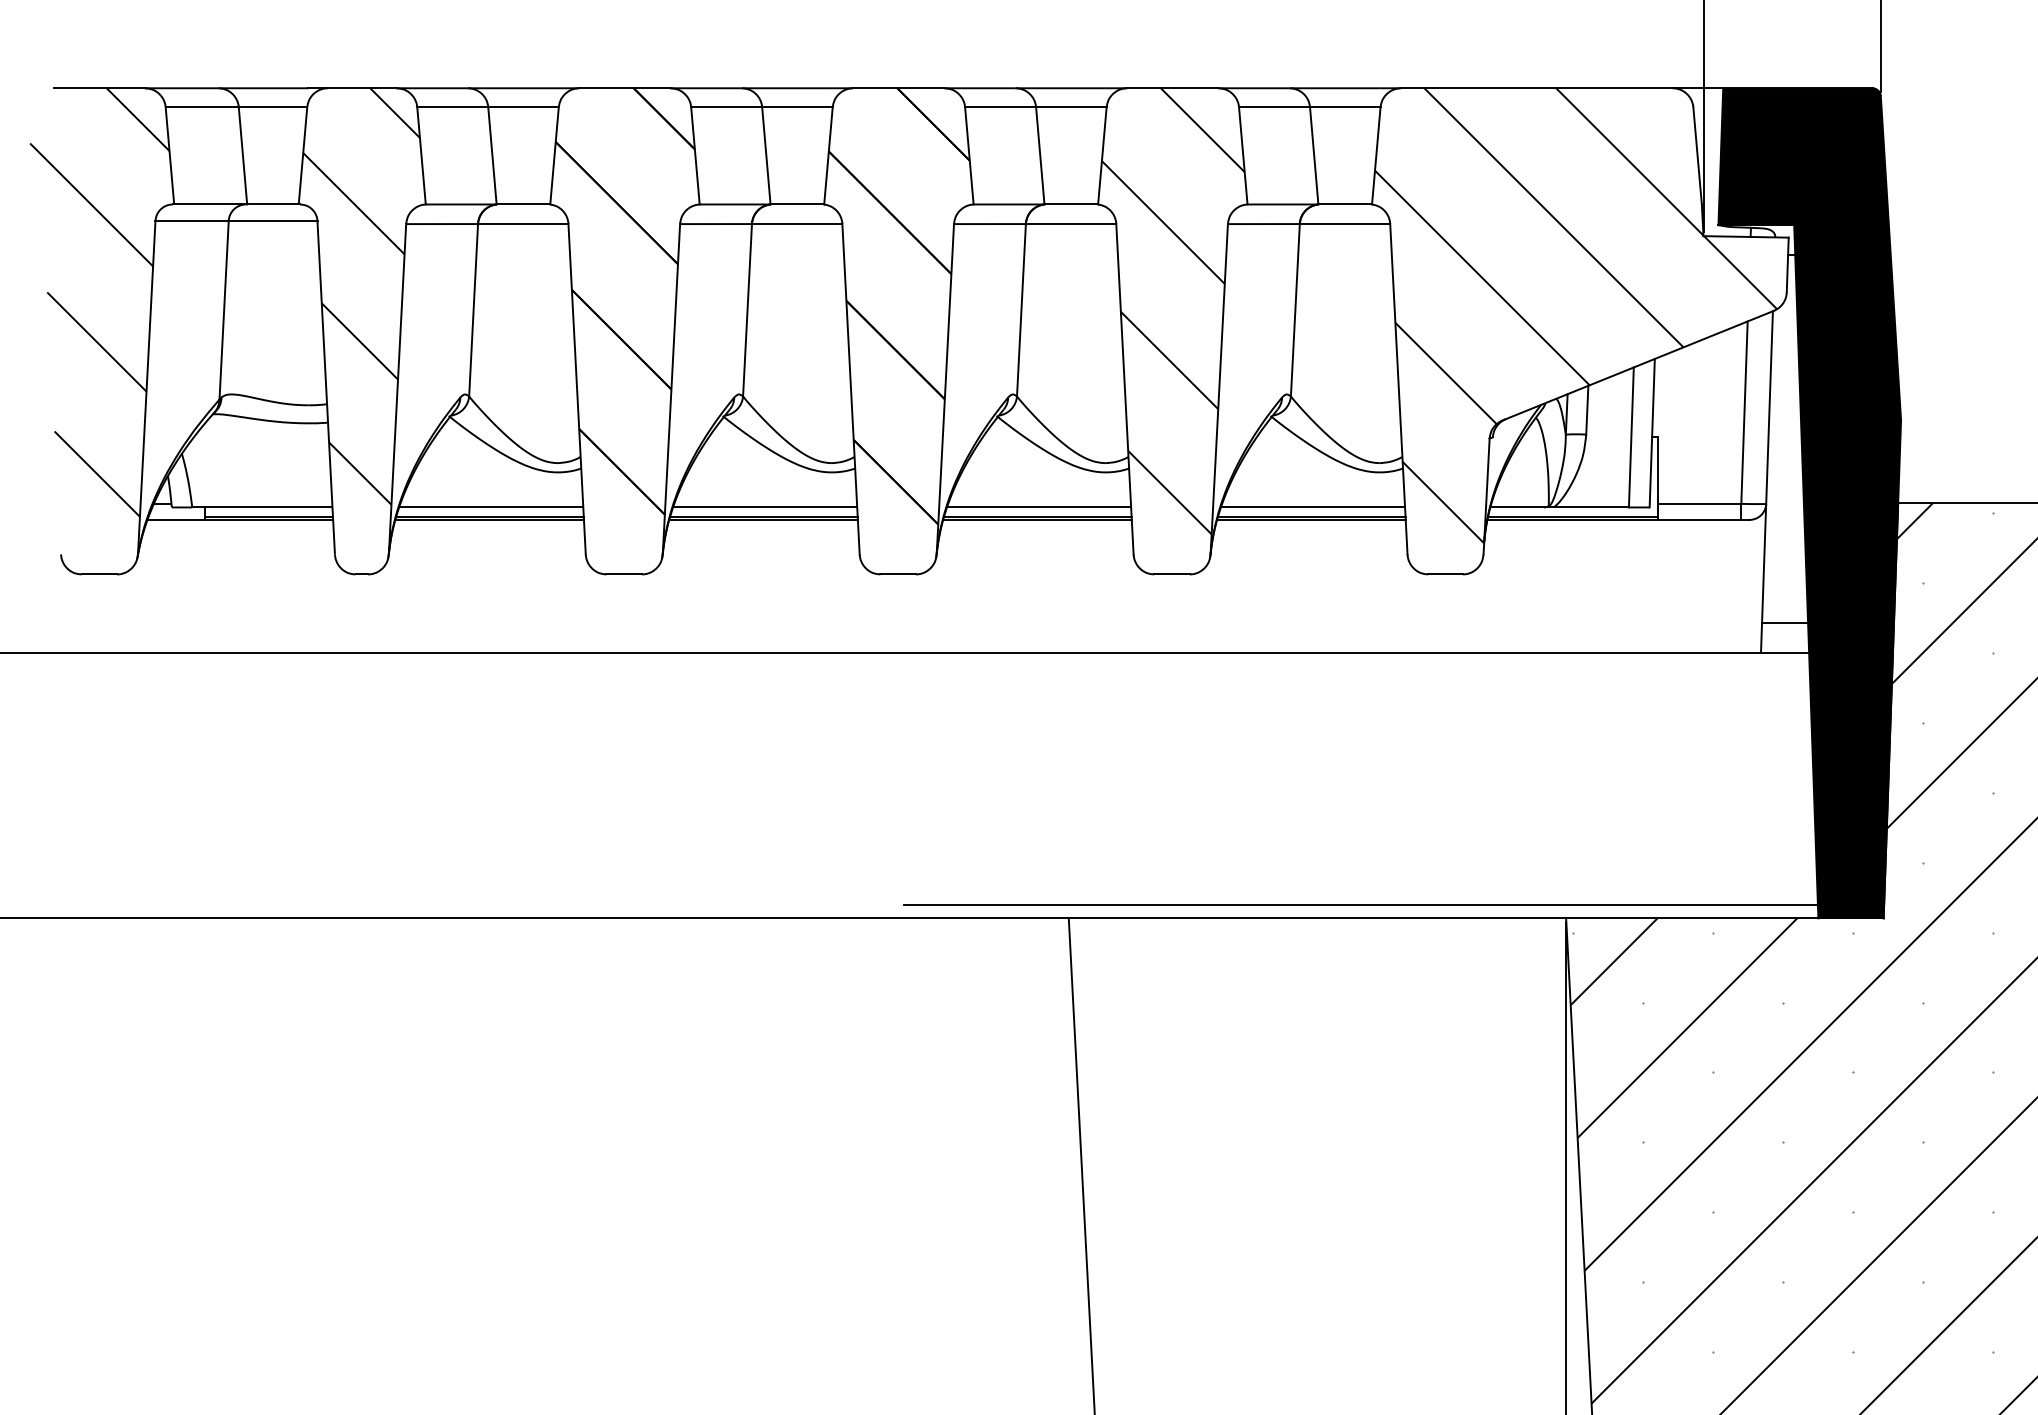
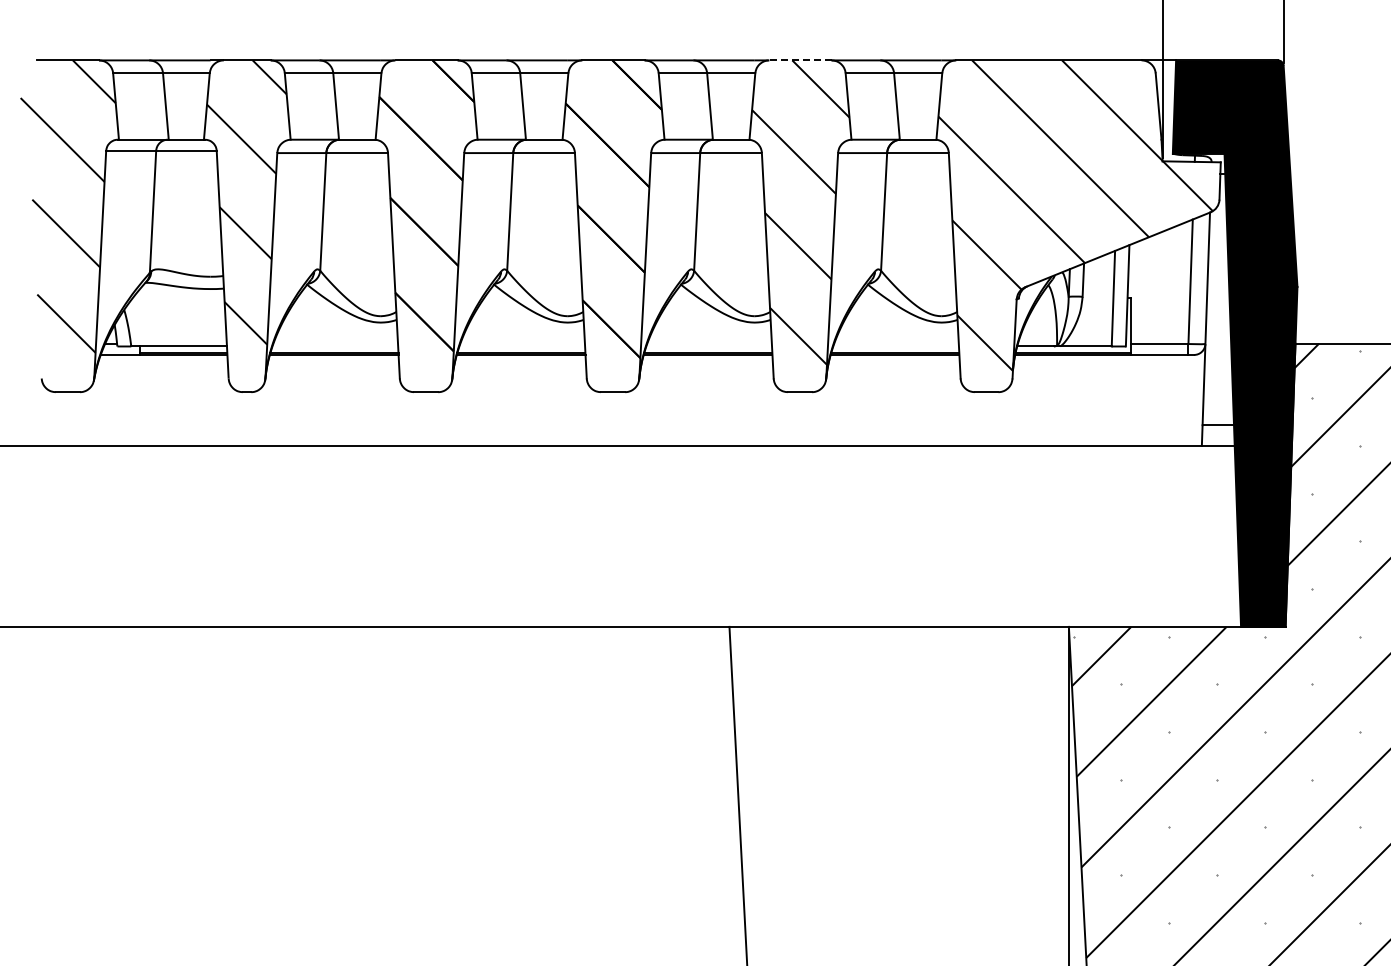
line: (1171, 88) -> (799, 60), solid -> dashed
line: (491, 507) -> (335, 346), removed
line: (765, 507) -> (522, 346), removed
line: (1039, 507) -> (709, 346), removed
line: (1312, 507) -> (895, 346), removed
line: (1360, 906) -> (928, 618), removed

